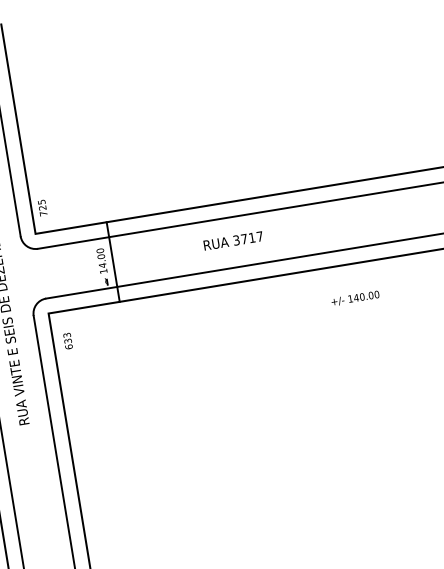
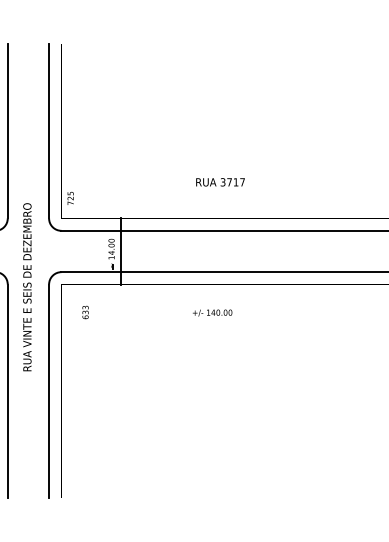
text: (233, 241) -> (220, 182), moved
text: (355, 297) -> (212, 312), moved
text: (68, 341) -> (85, 312), moved

